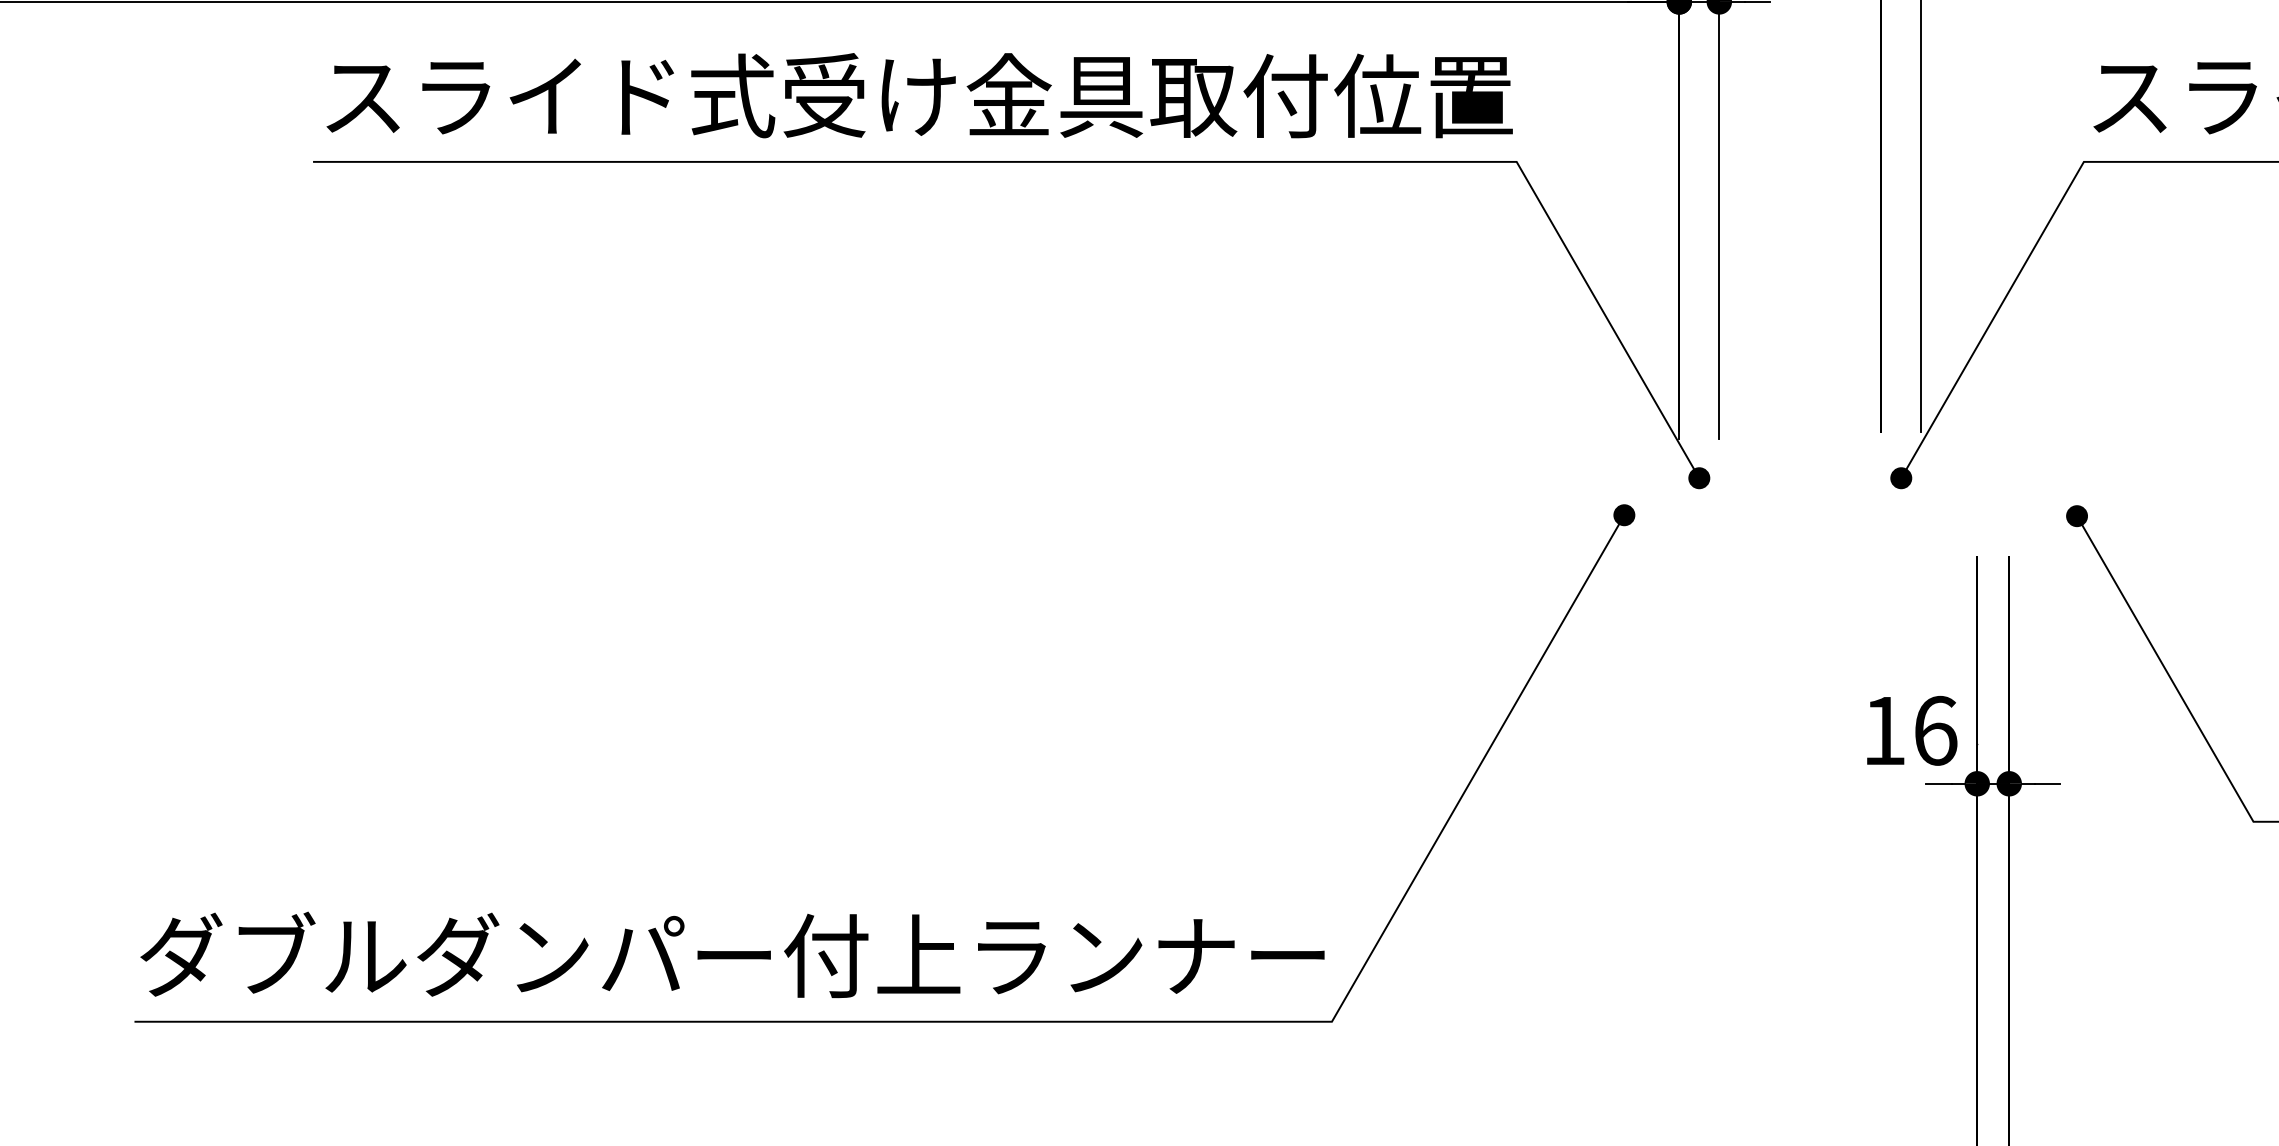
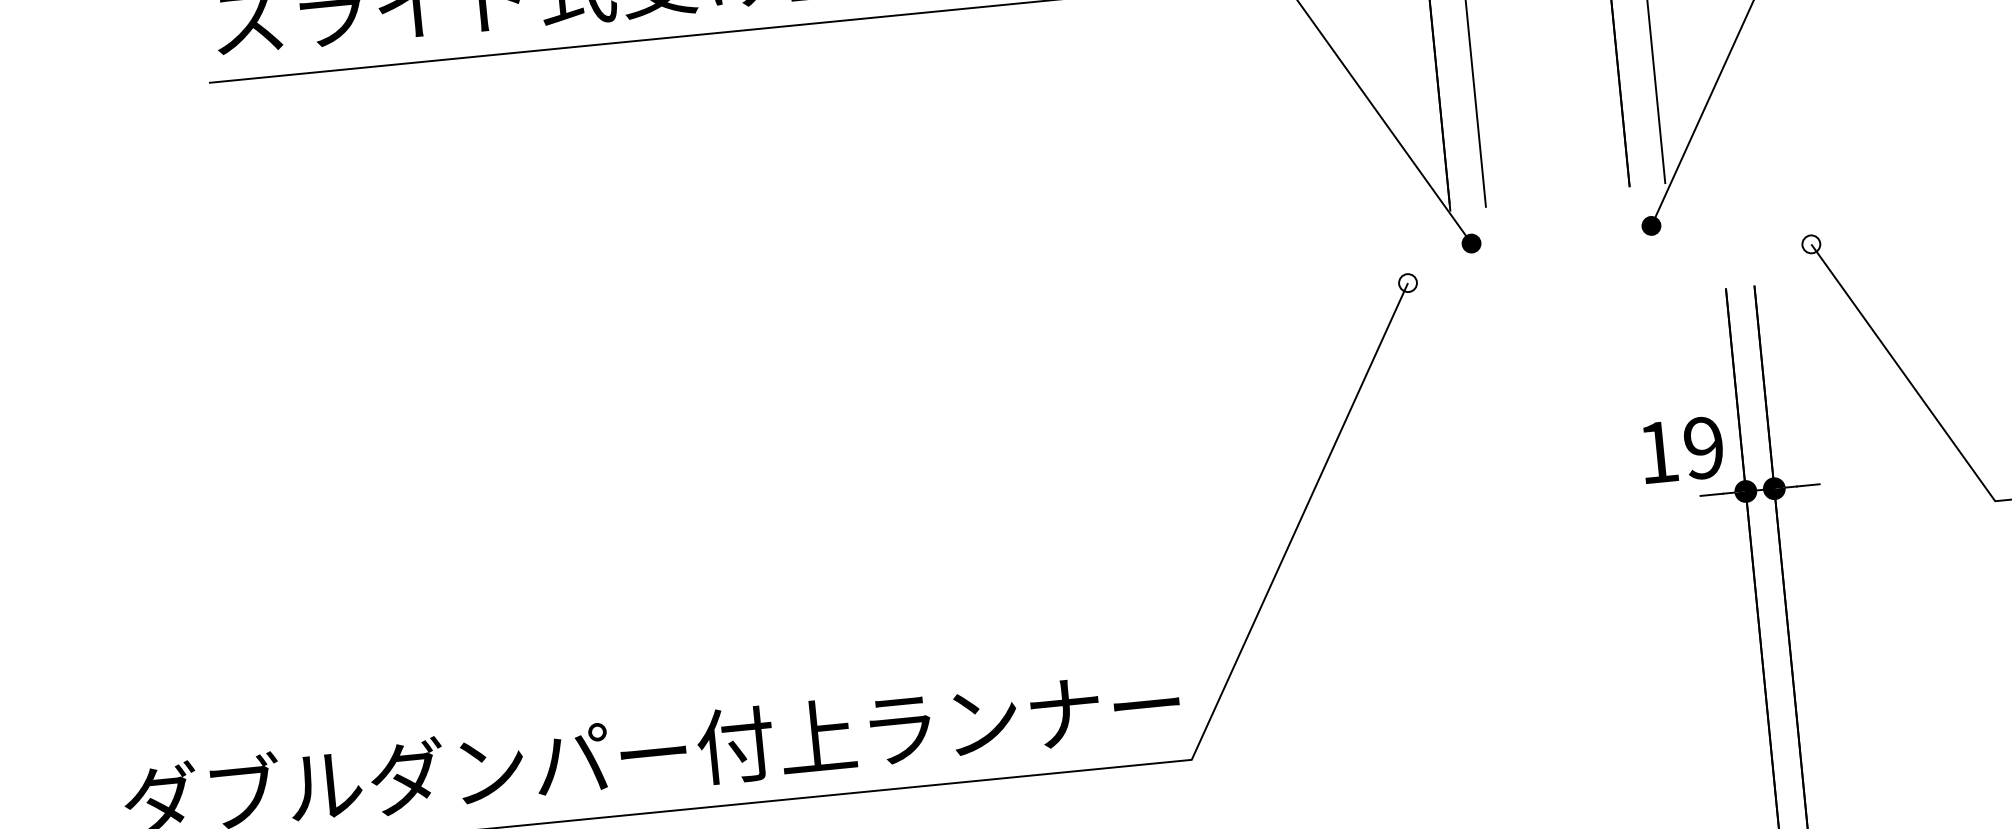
fill: (1624, 515) -> (1408, 283), removed
fill: (2077, 516) -> (1811, 244), removed
text: (1935, 730) -> (1703, 447), 16 -> 19

